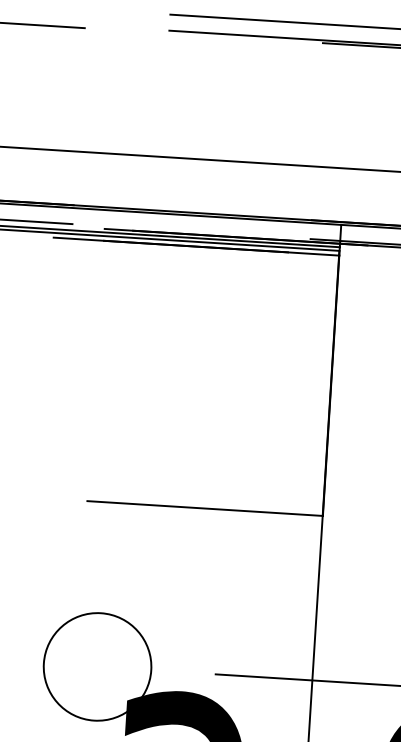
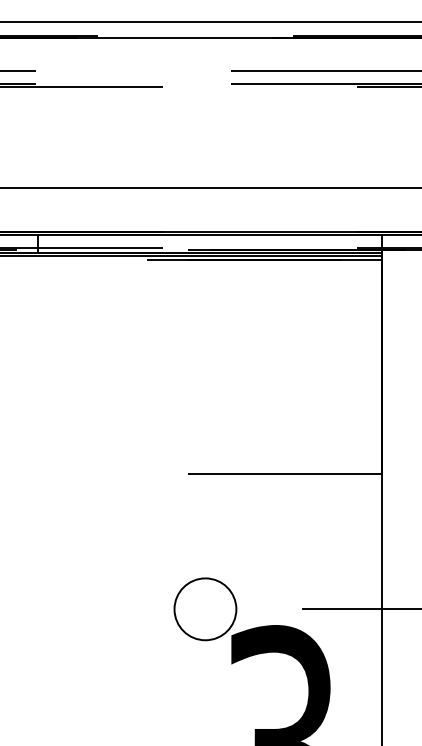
circle: (97, 667) -> (205, 609), size x0.7

